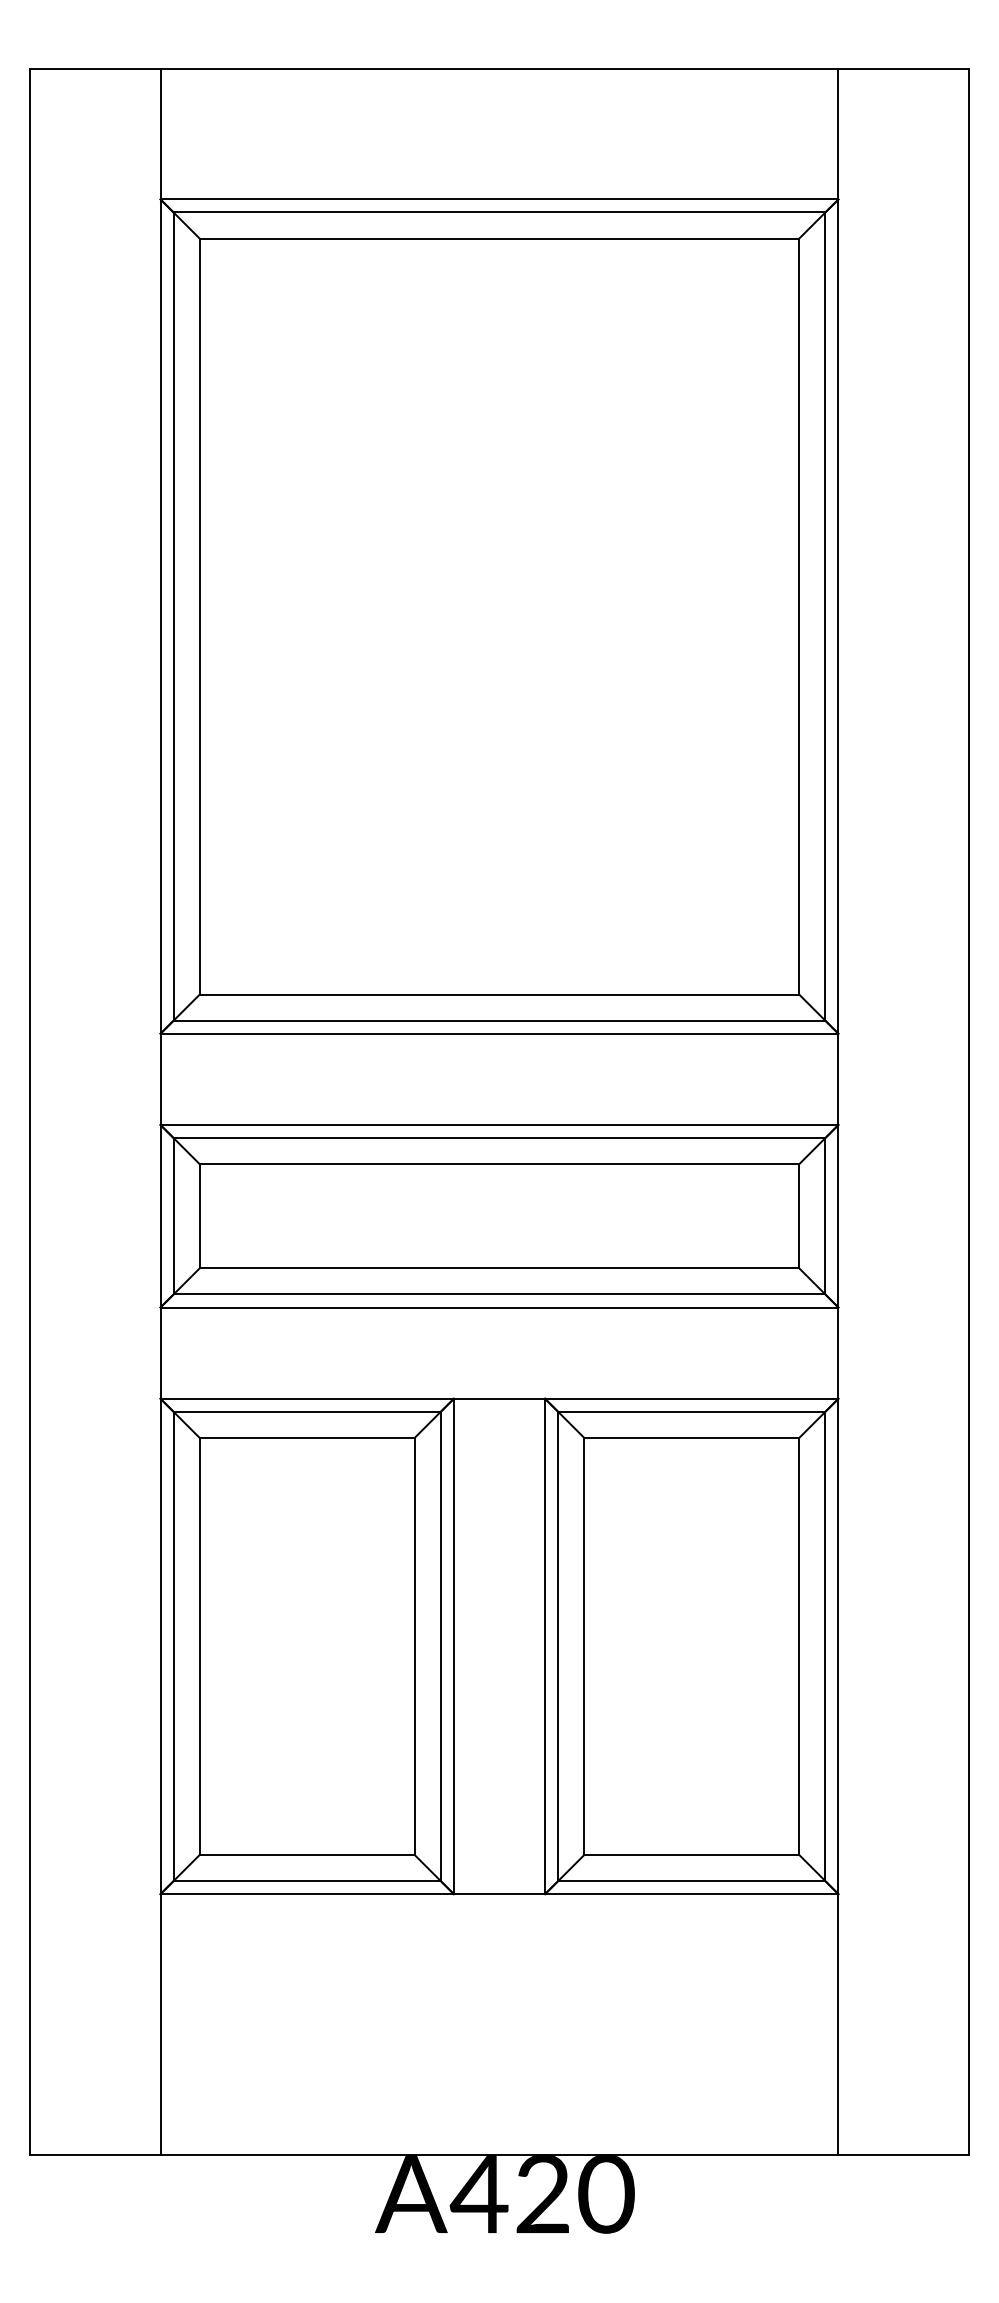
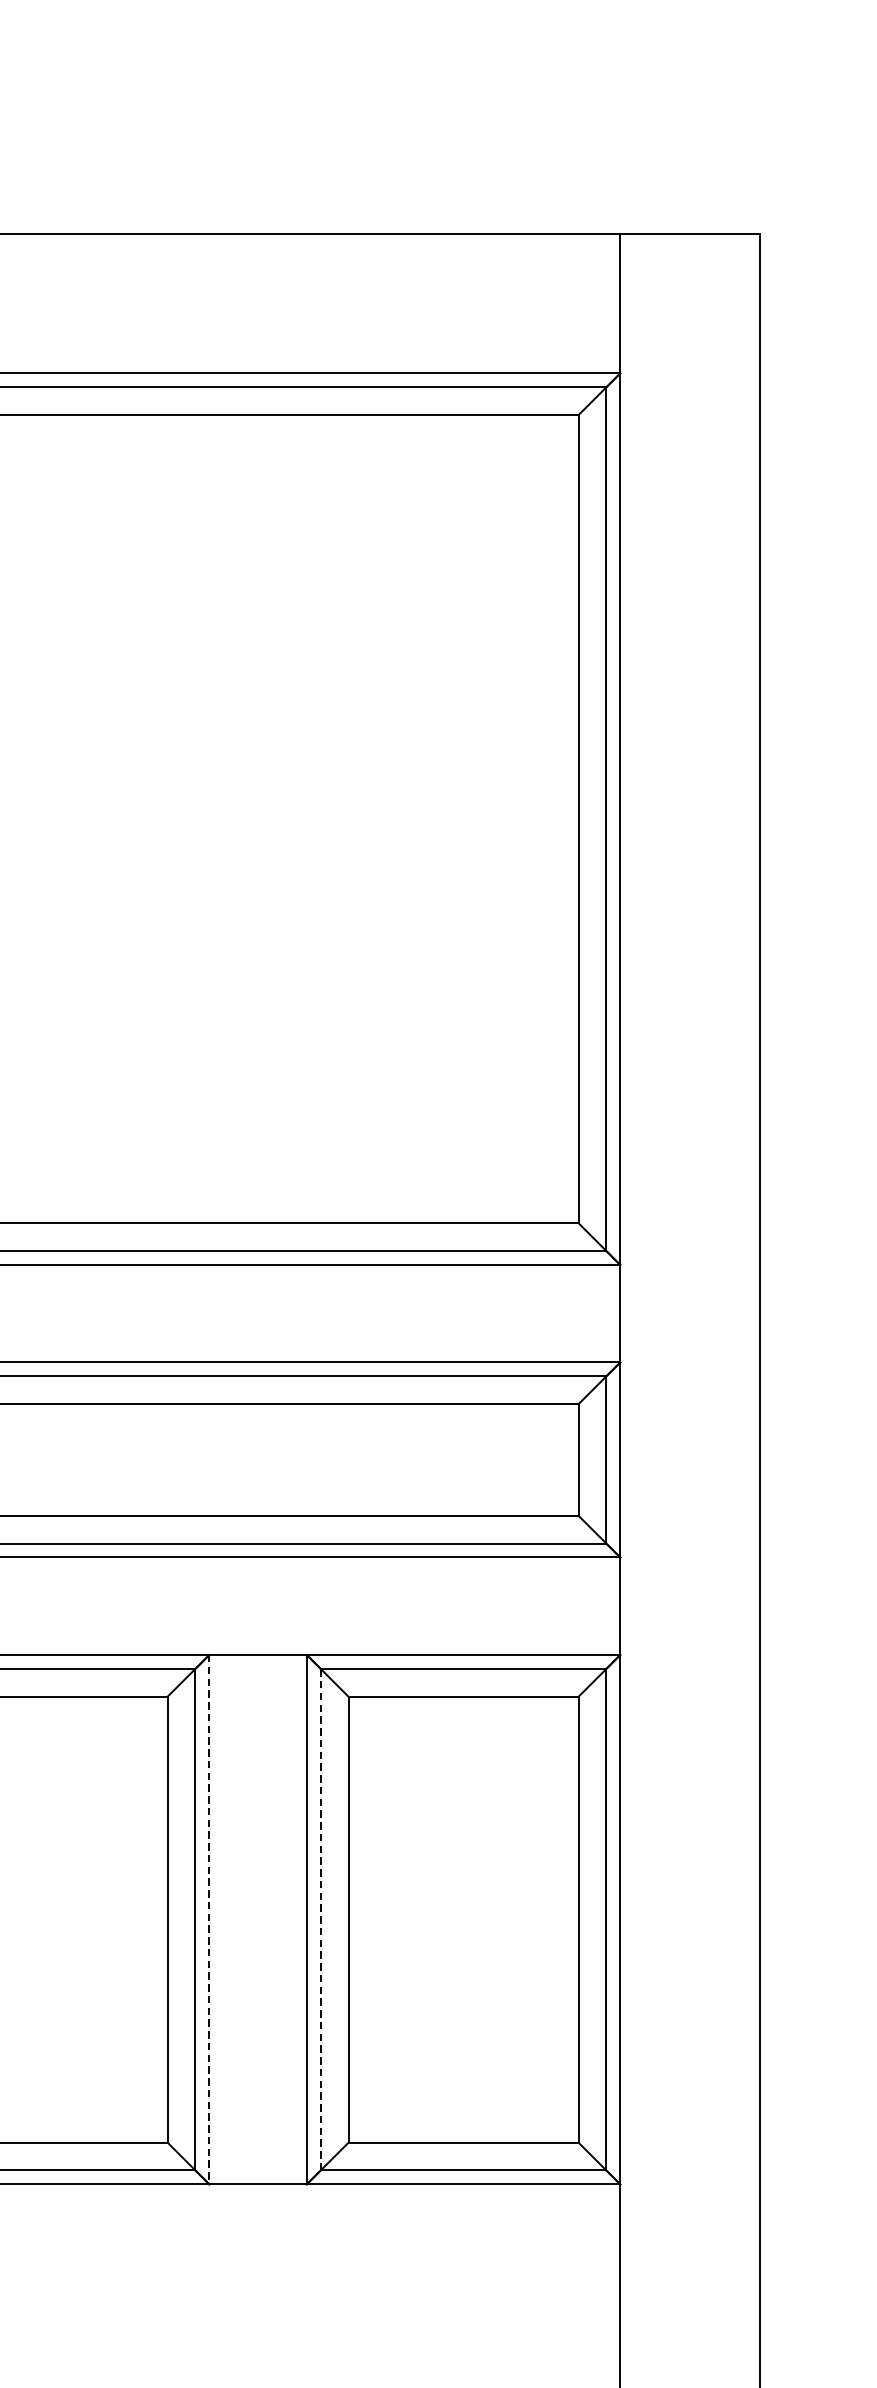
line: (453, 1646) -> (208, 1919), solid -> dashed
line: (558, 1646) -> (321, 1919), solid -> dashed

